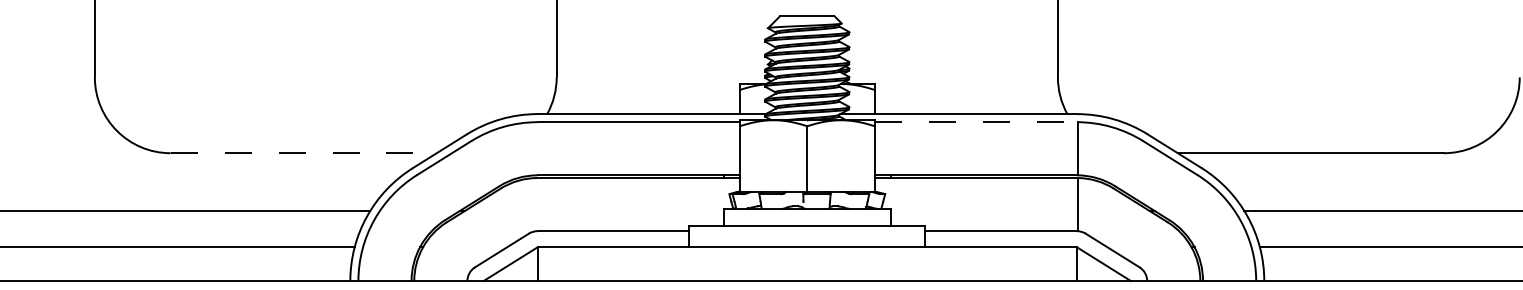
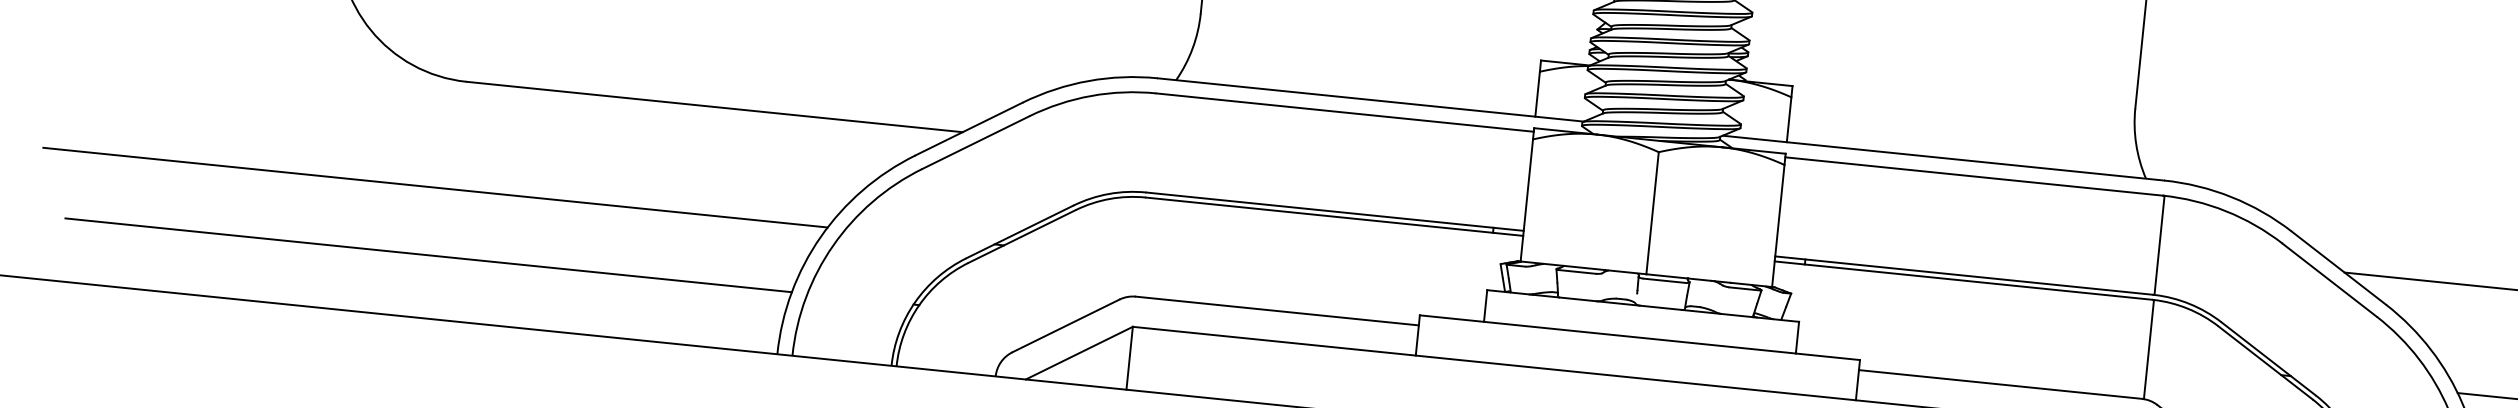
line: (976, 122) -> (1974, 177), dashed -> solid
line: (304, 153) -> (716, 107), dashed -> solid

